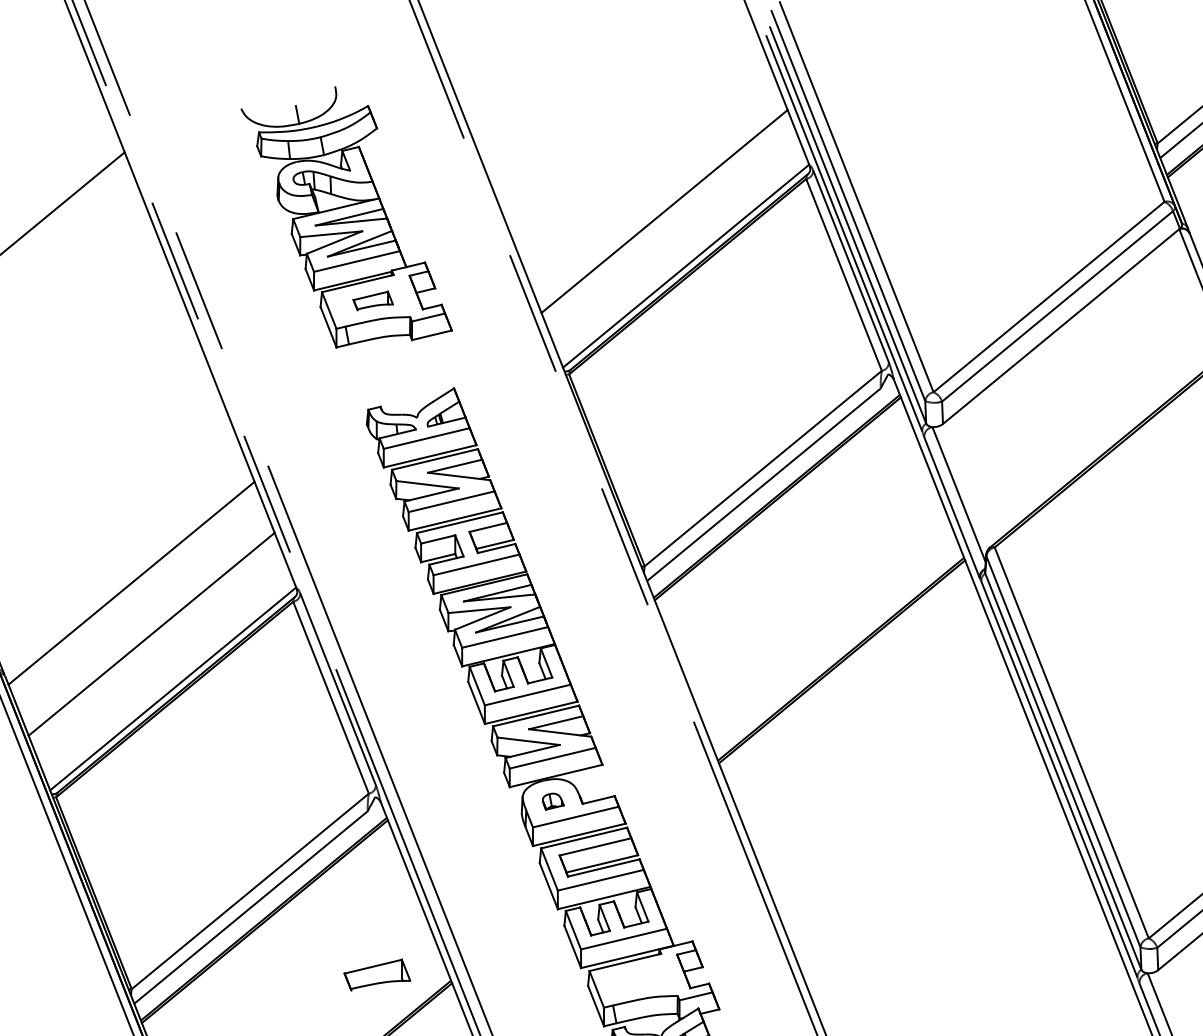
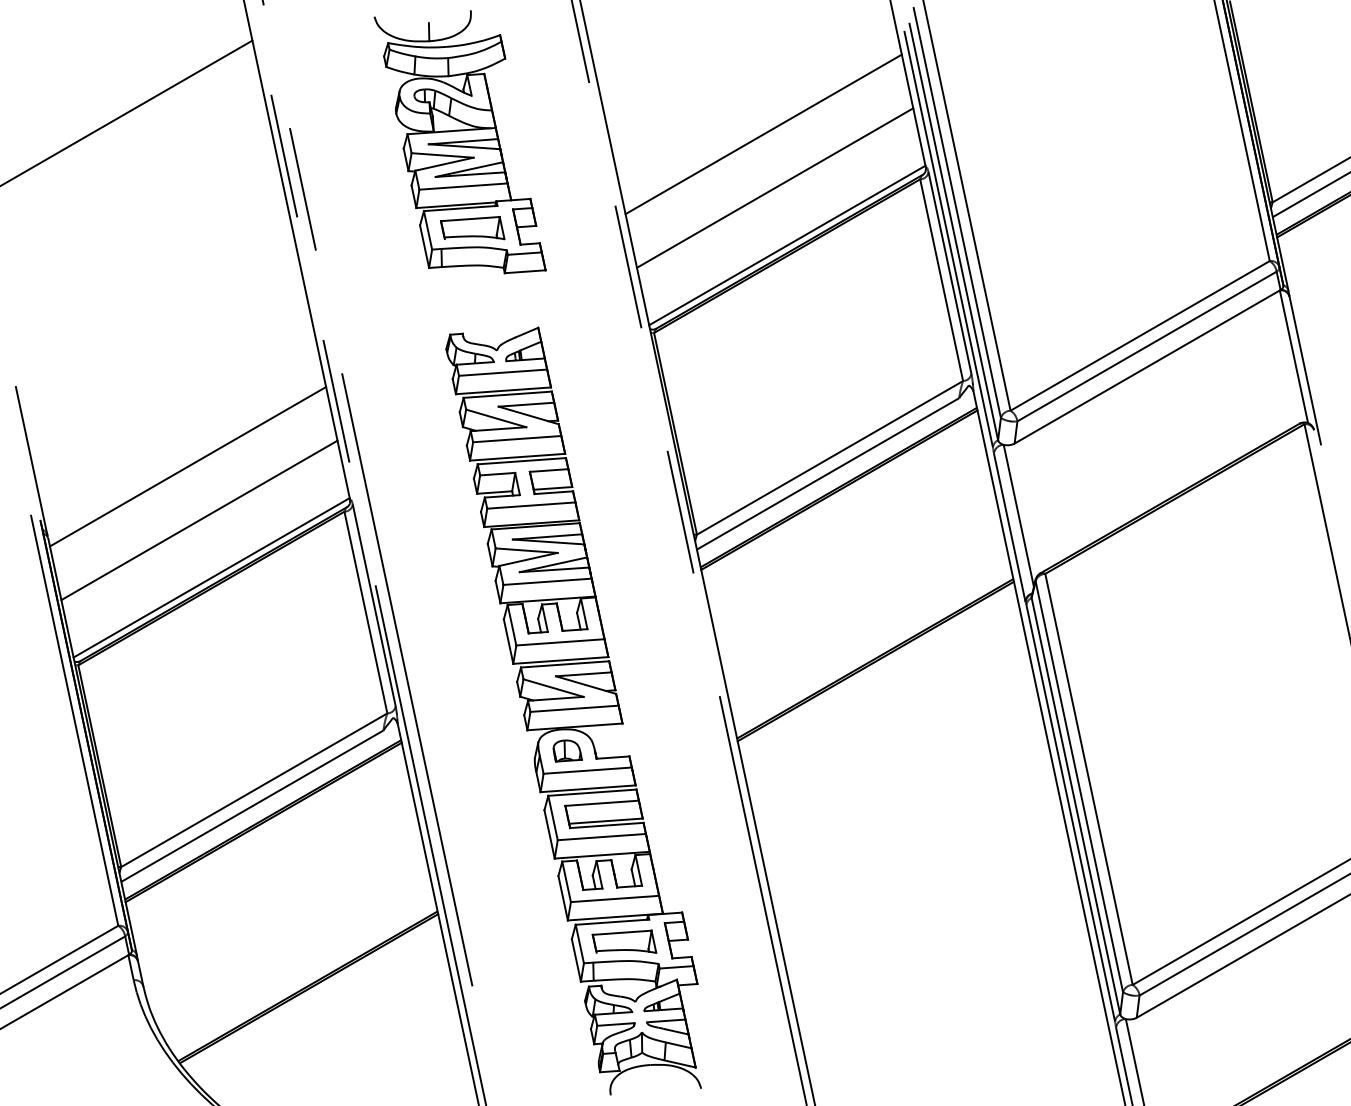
line: (644, 160) -> (763, 134), added
part: (372, 301) -> (472, 228), size x1.67
part: (552, 800) -> (567, 750), size x1.43
part: (377, 974) -> (624, 941), moved

